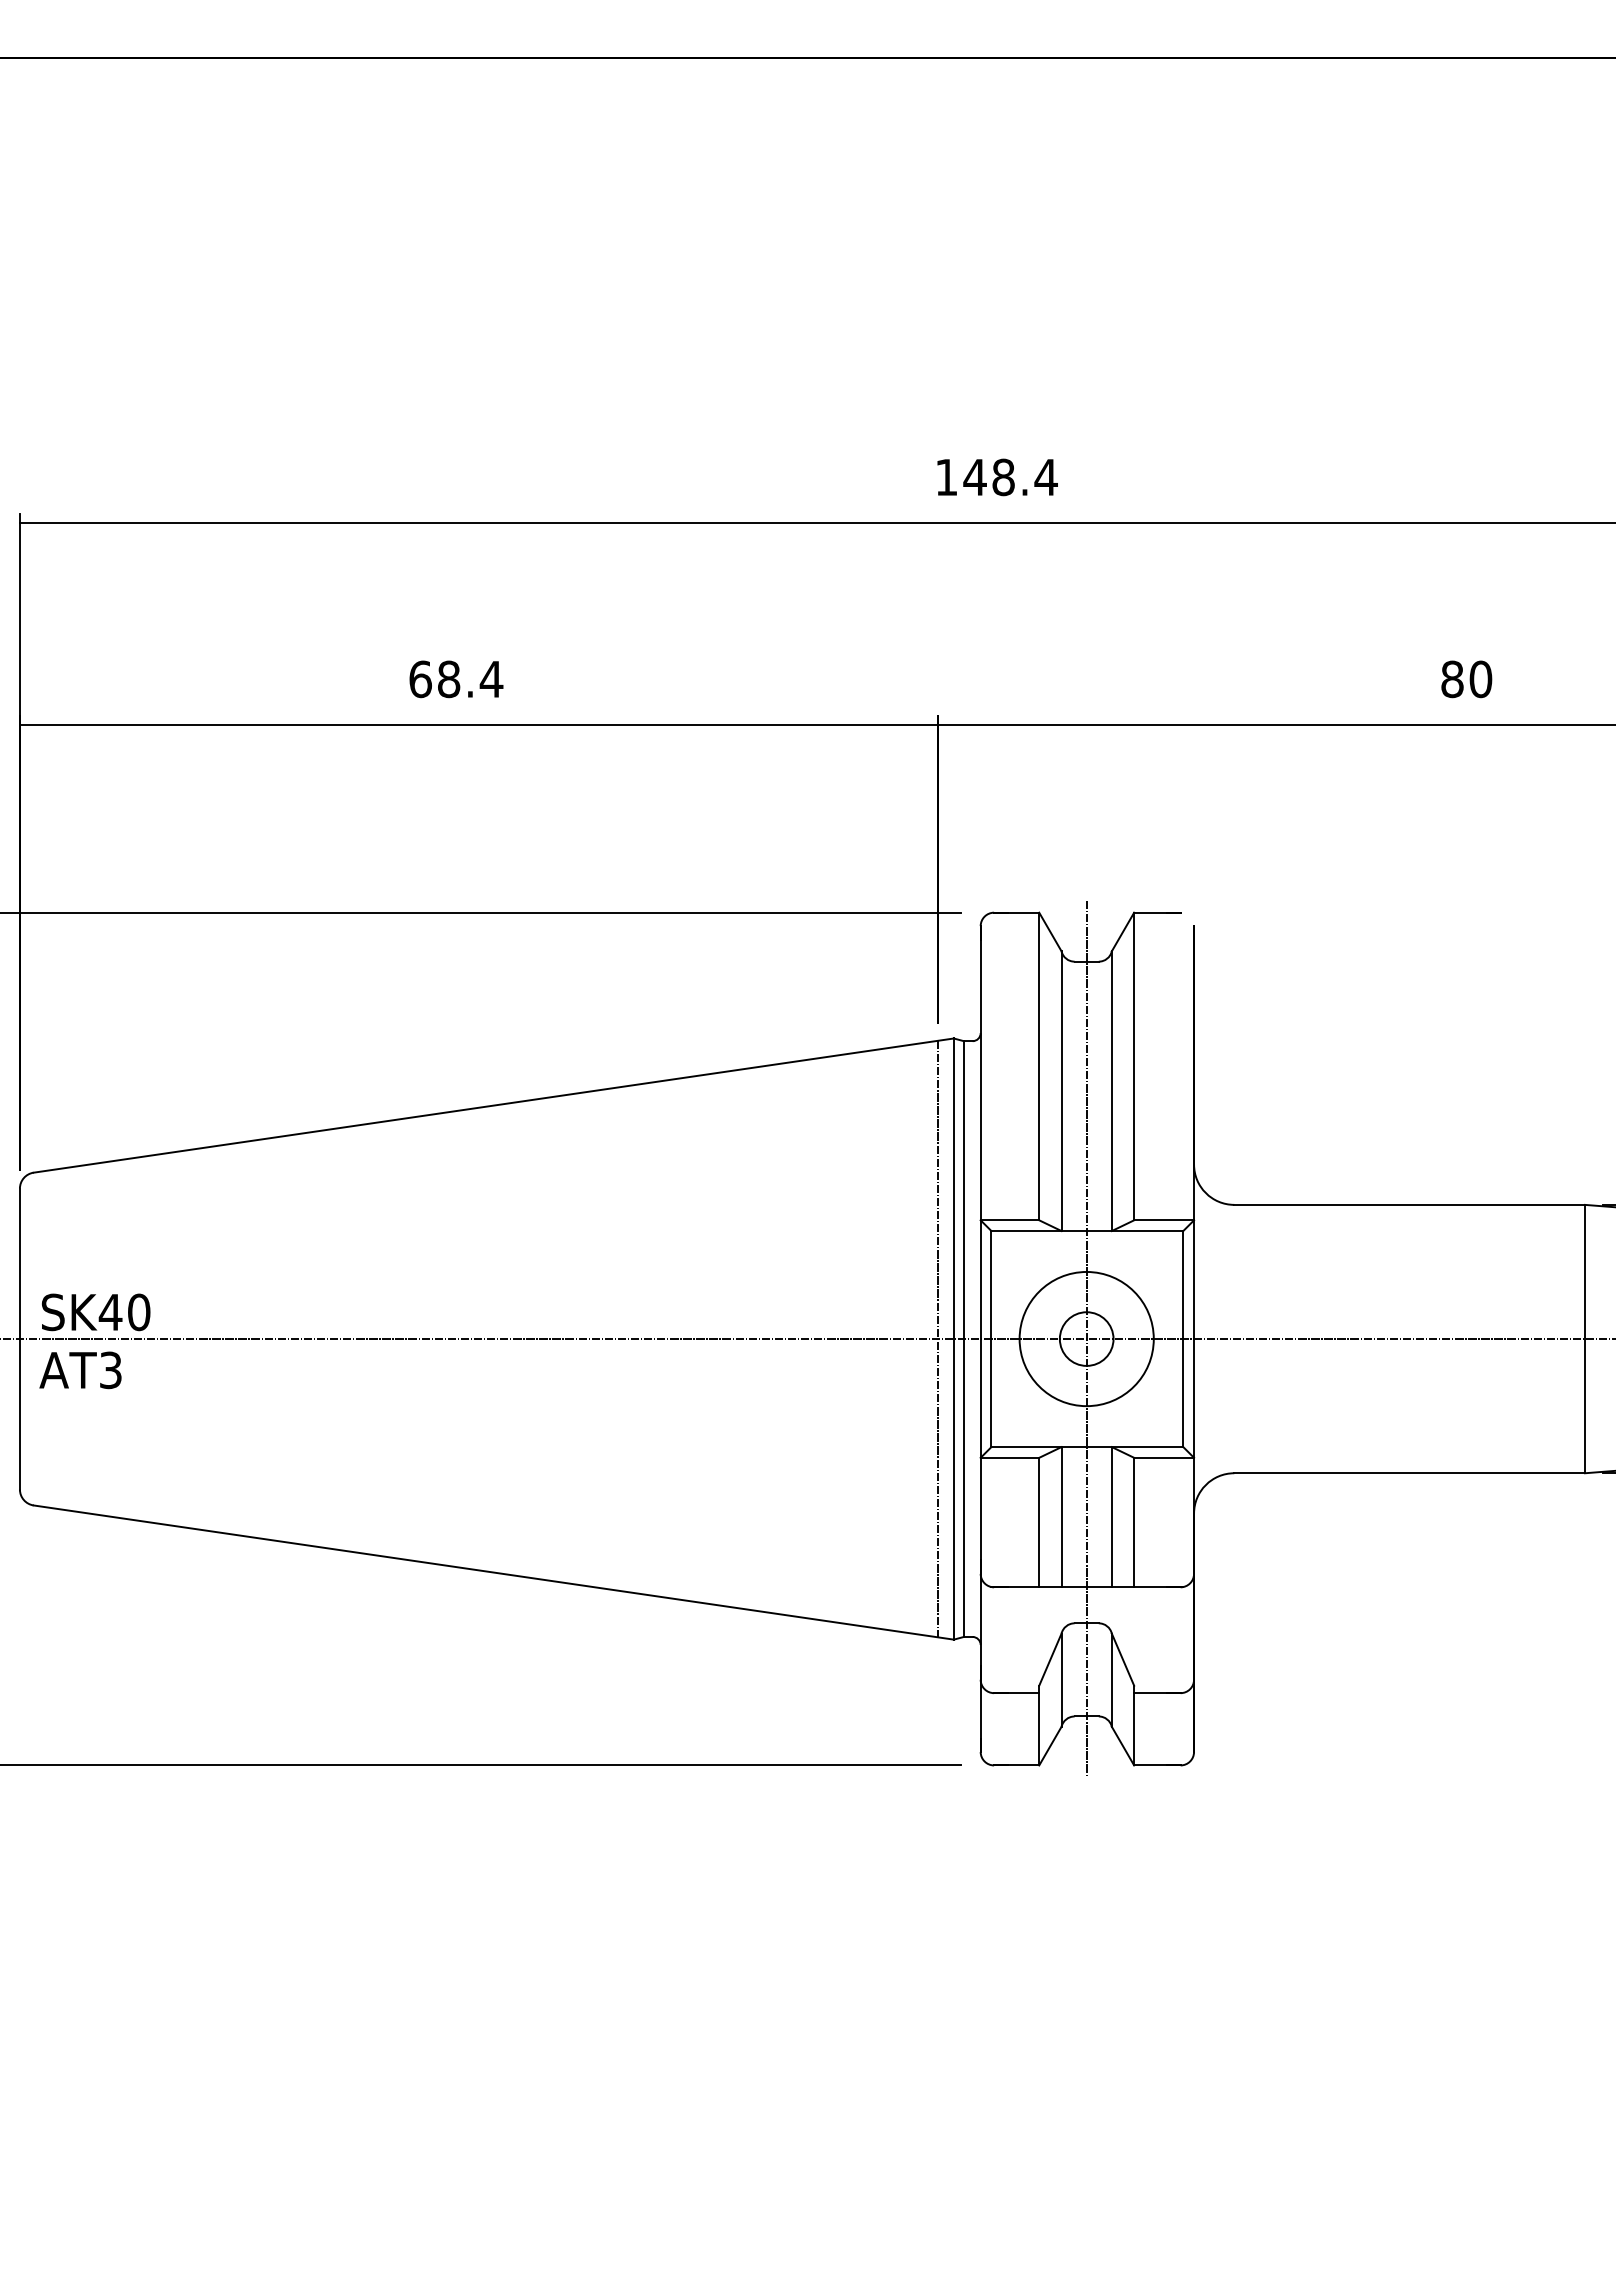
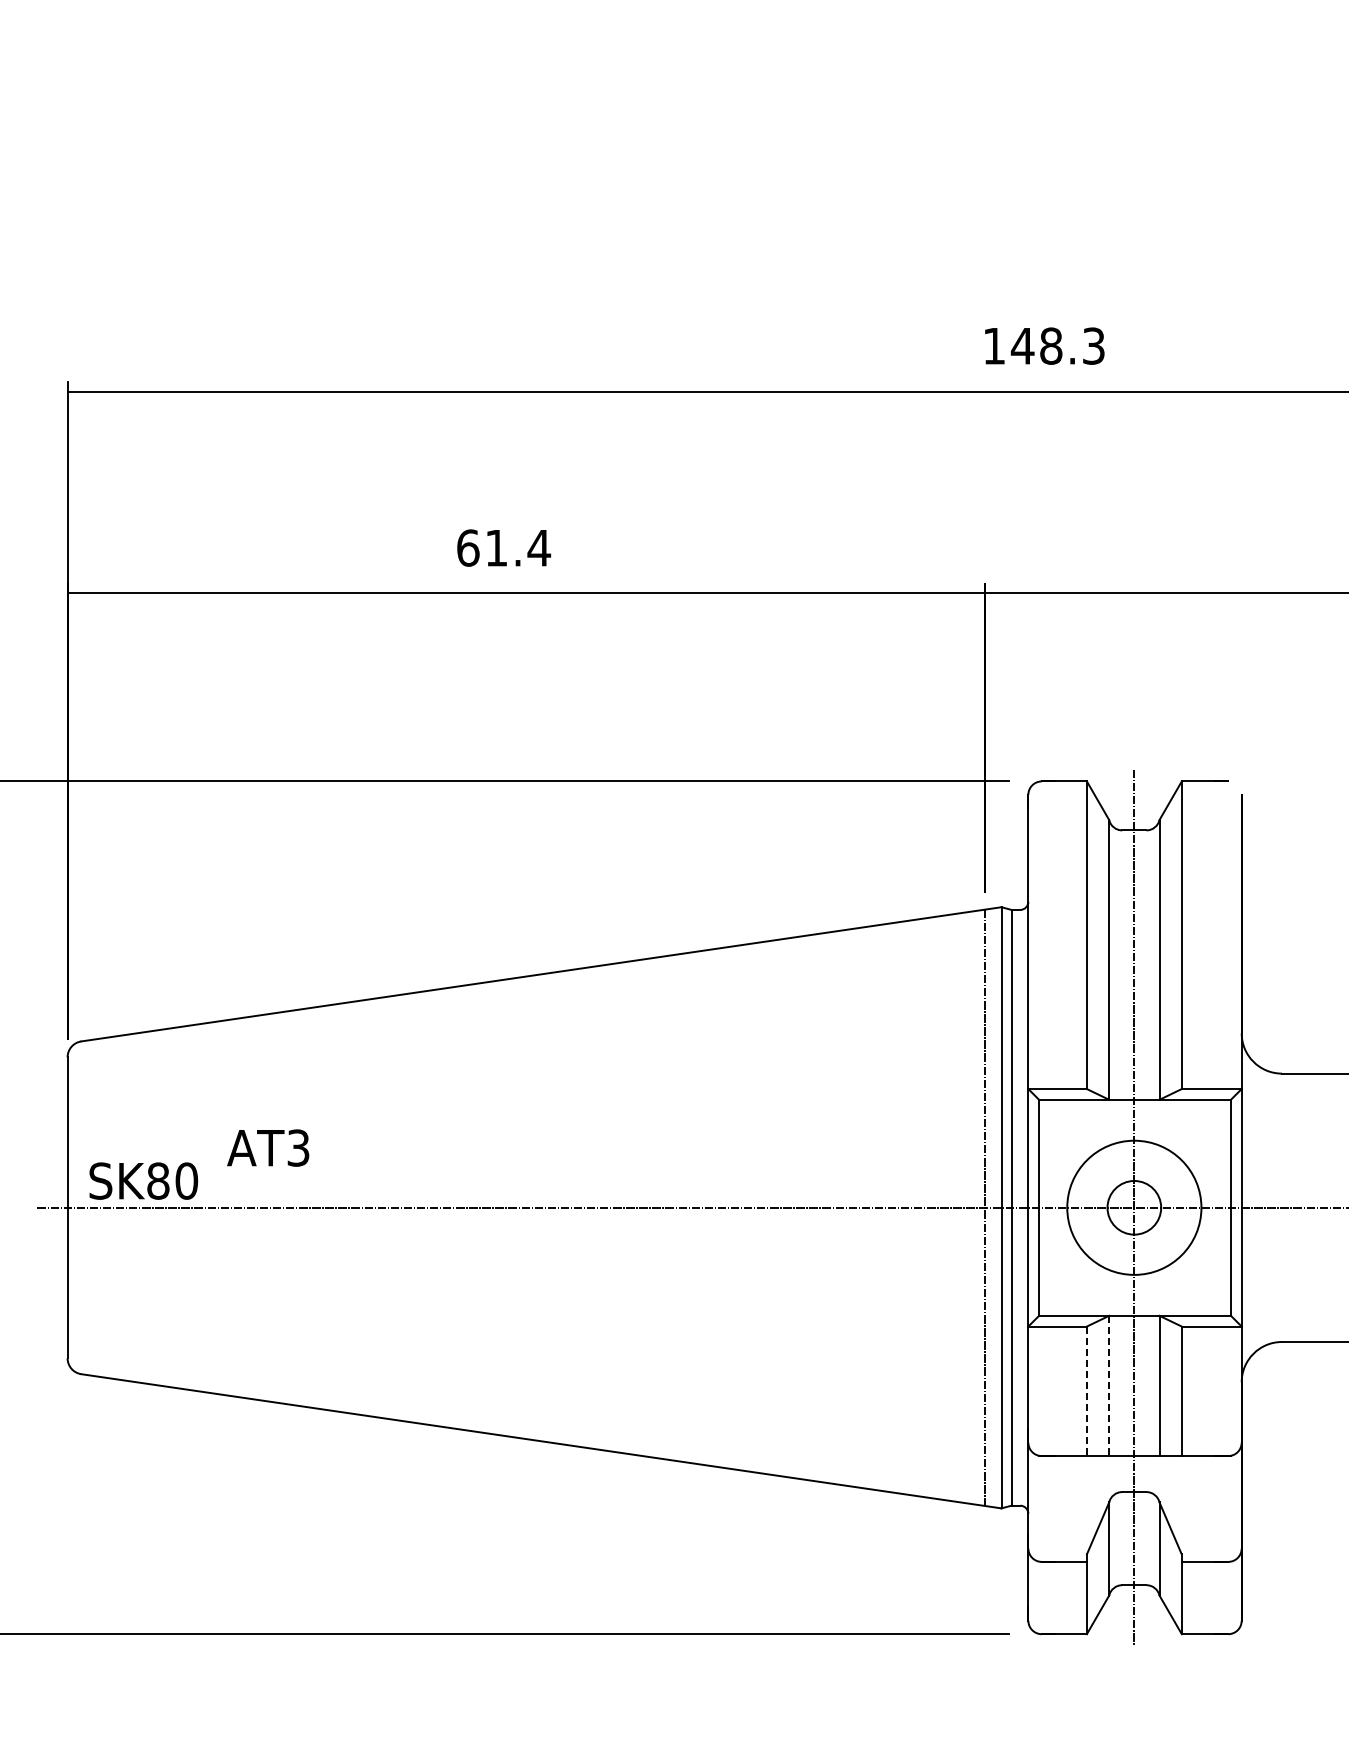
text: (1045, 477) -> (1093, 346), 148.4 -> 148.3
text: (449, 679) -> (497, 548), 68.4 -> 61.4
text: (110, 1312) -> (158, 1181), SK40 -> SK80
text: (80, 1370) -> (268, 1148), moved
line: (1061, 1517) -> (1109, 1386), solid -> dashed
line: (1039, 1522) -> (1087, 1391), solid -> dashed

